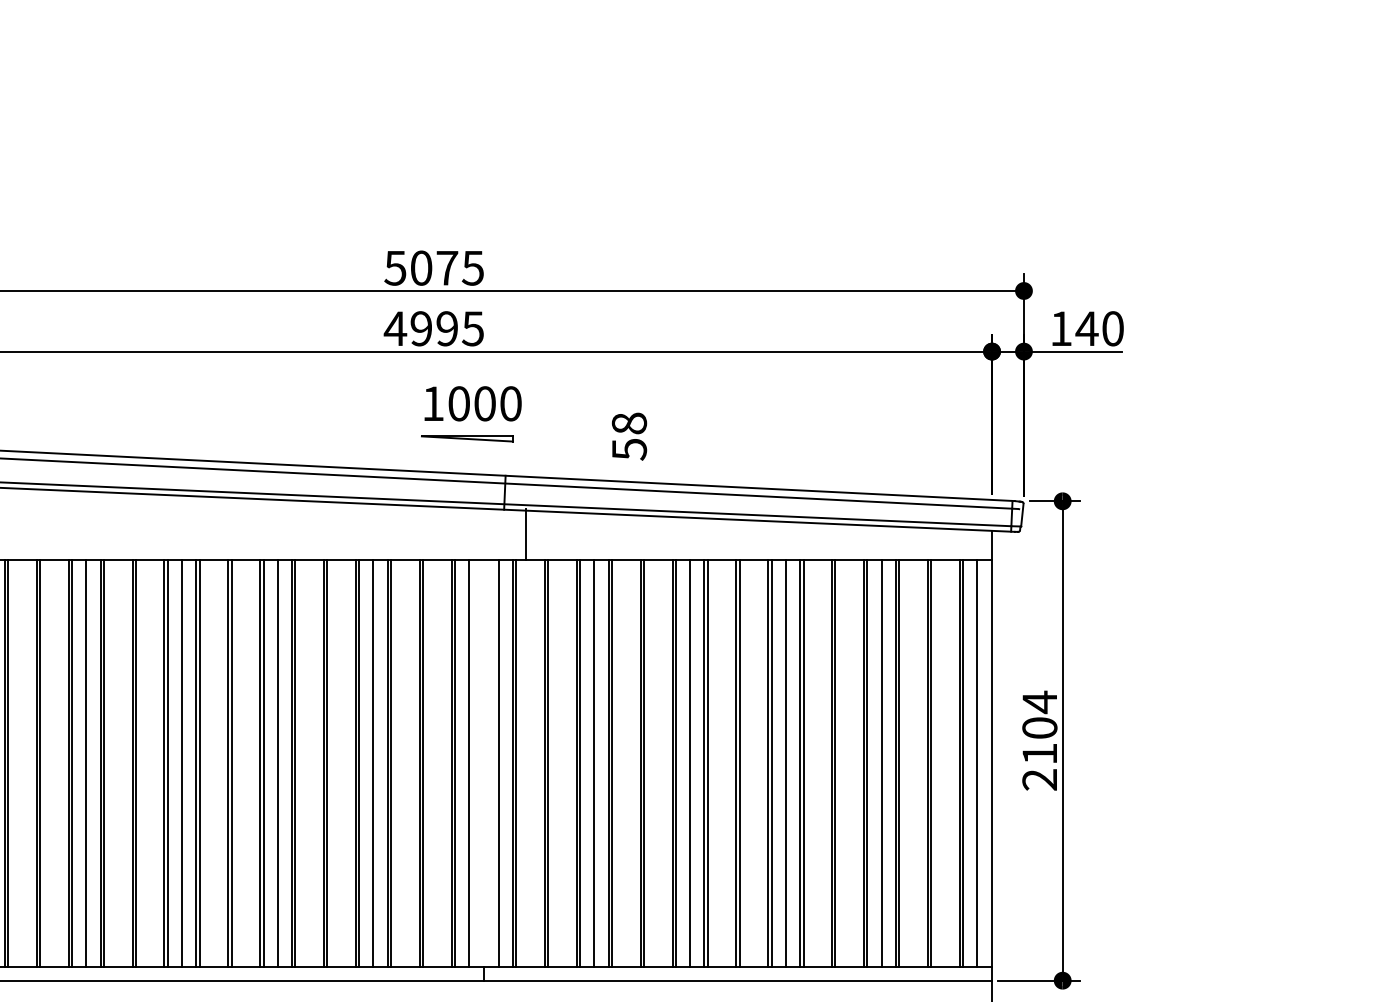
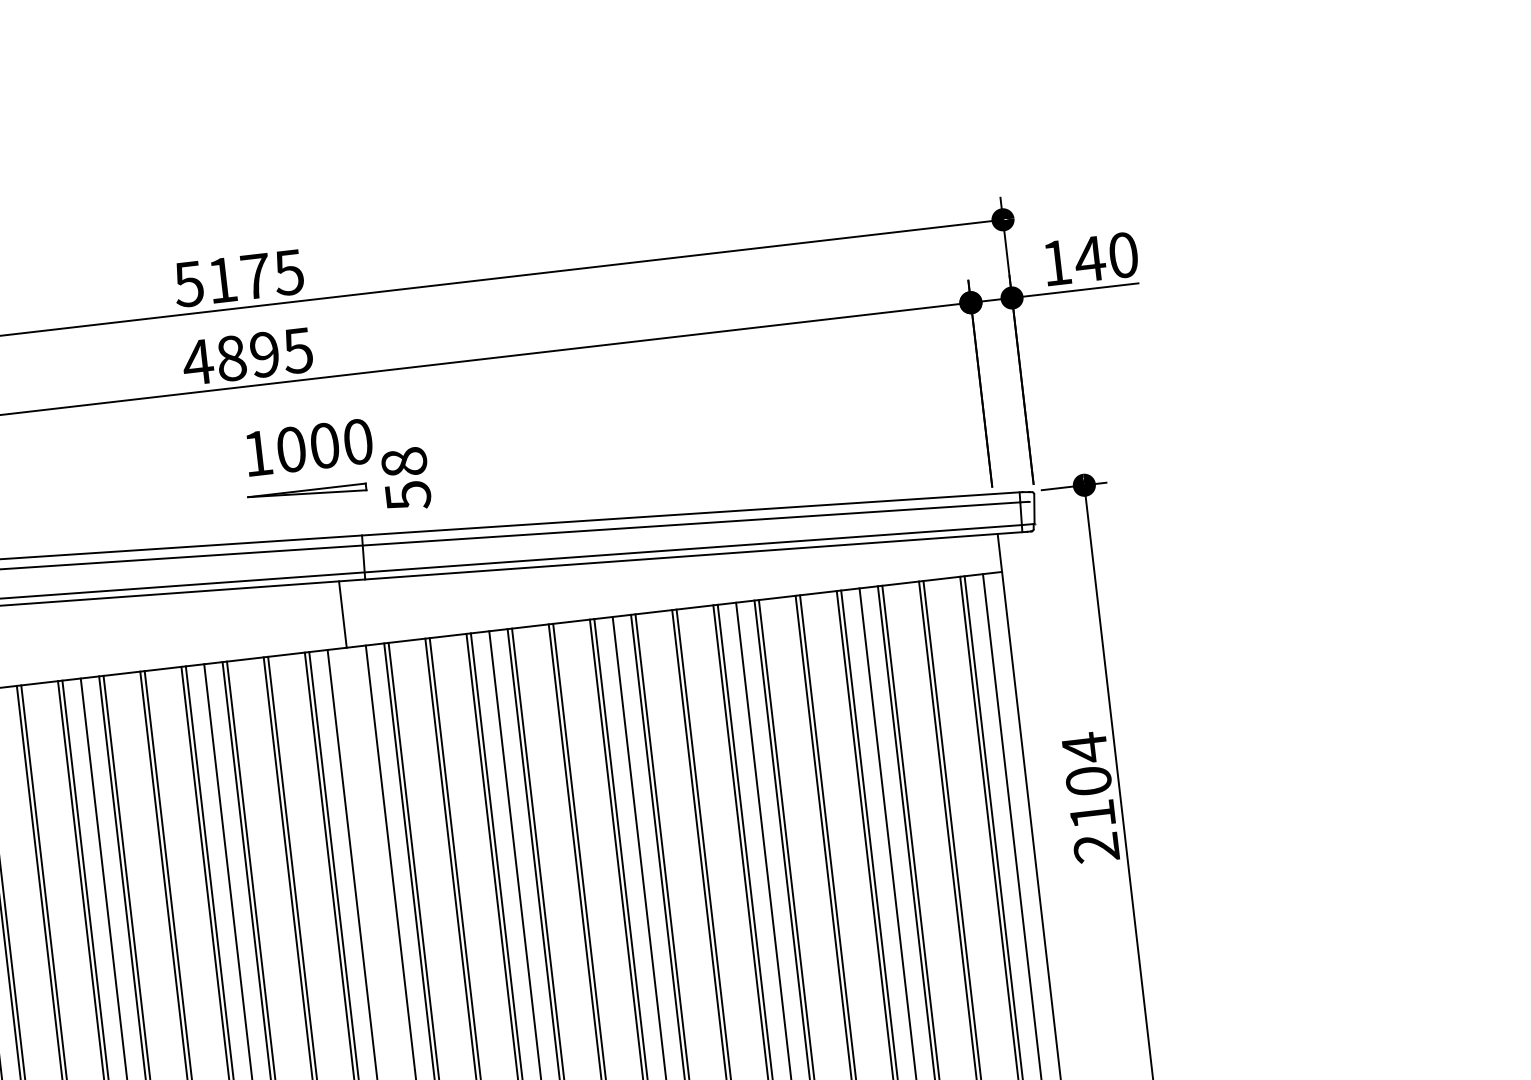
text: (421, 267) -> (222, 279), 5075 -> 5175
text: (421, 328) -> (231, 358), 4995 -> 4895
text: (629, 436) -> (406, 479), moved
line: (525, 534) -> (342, 614), moved

